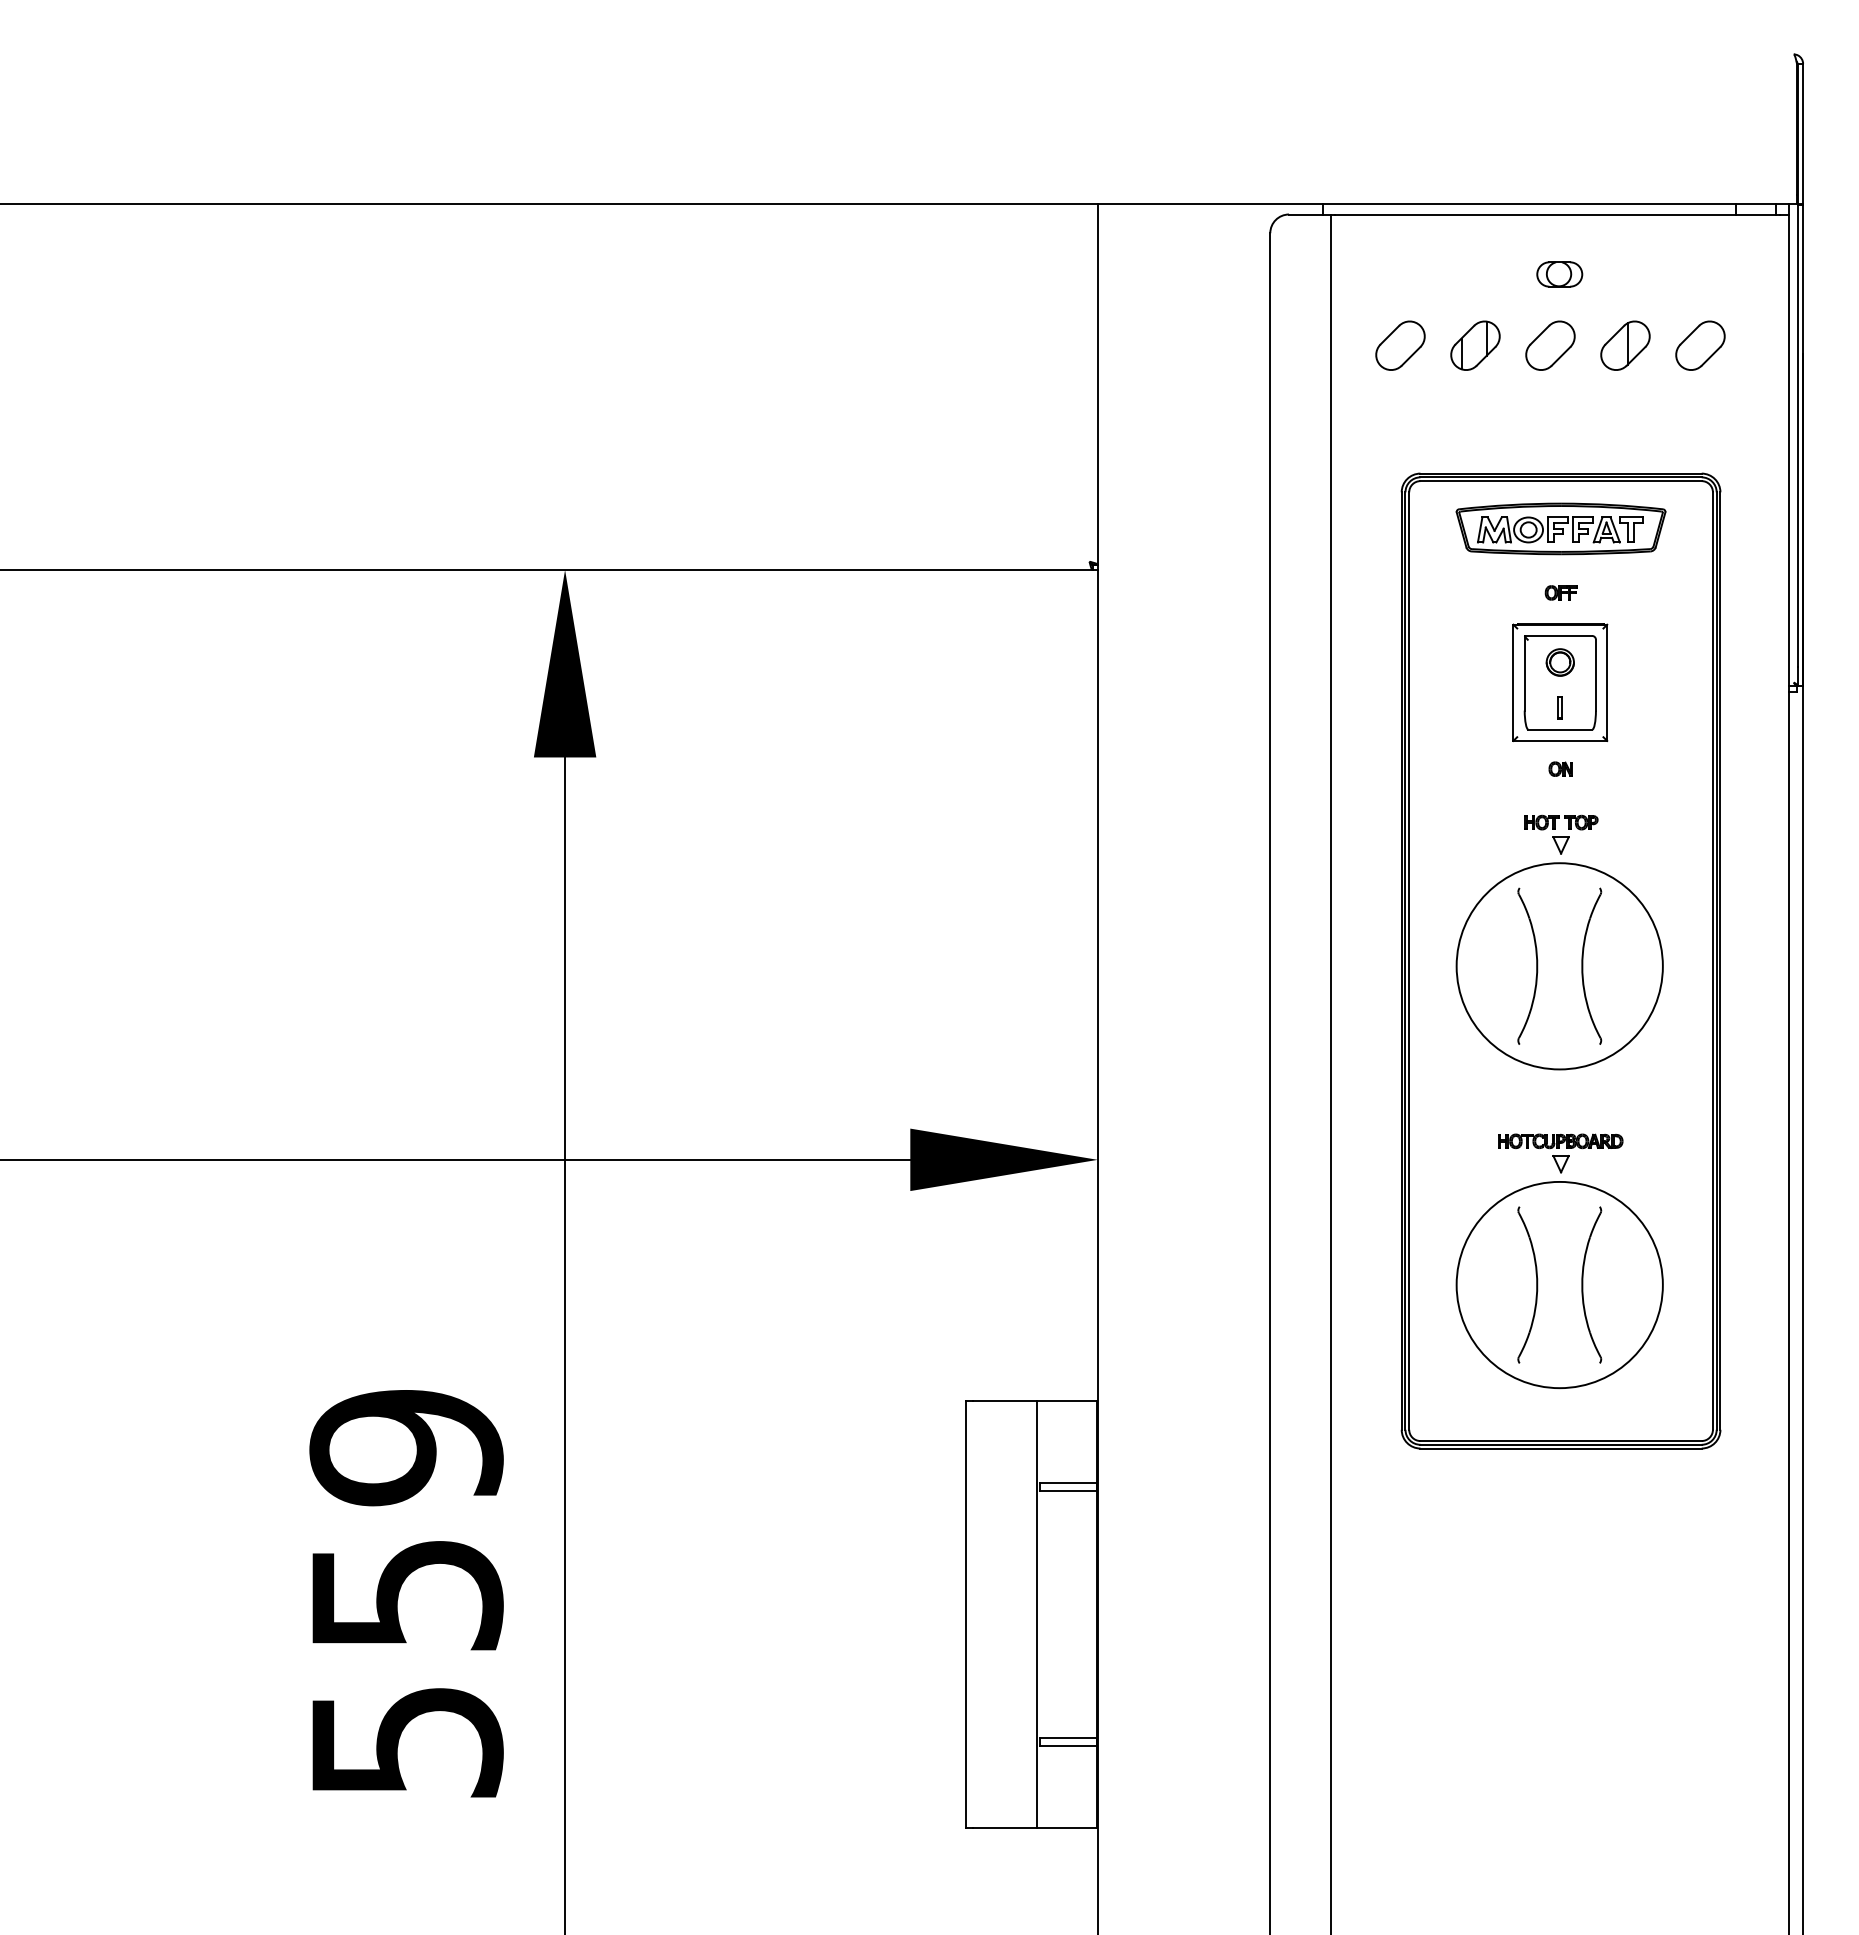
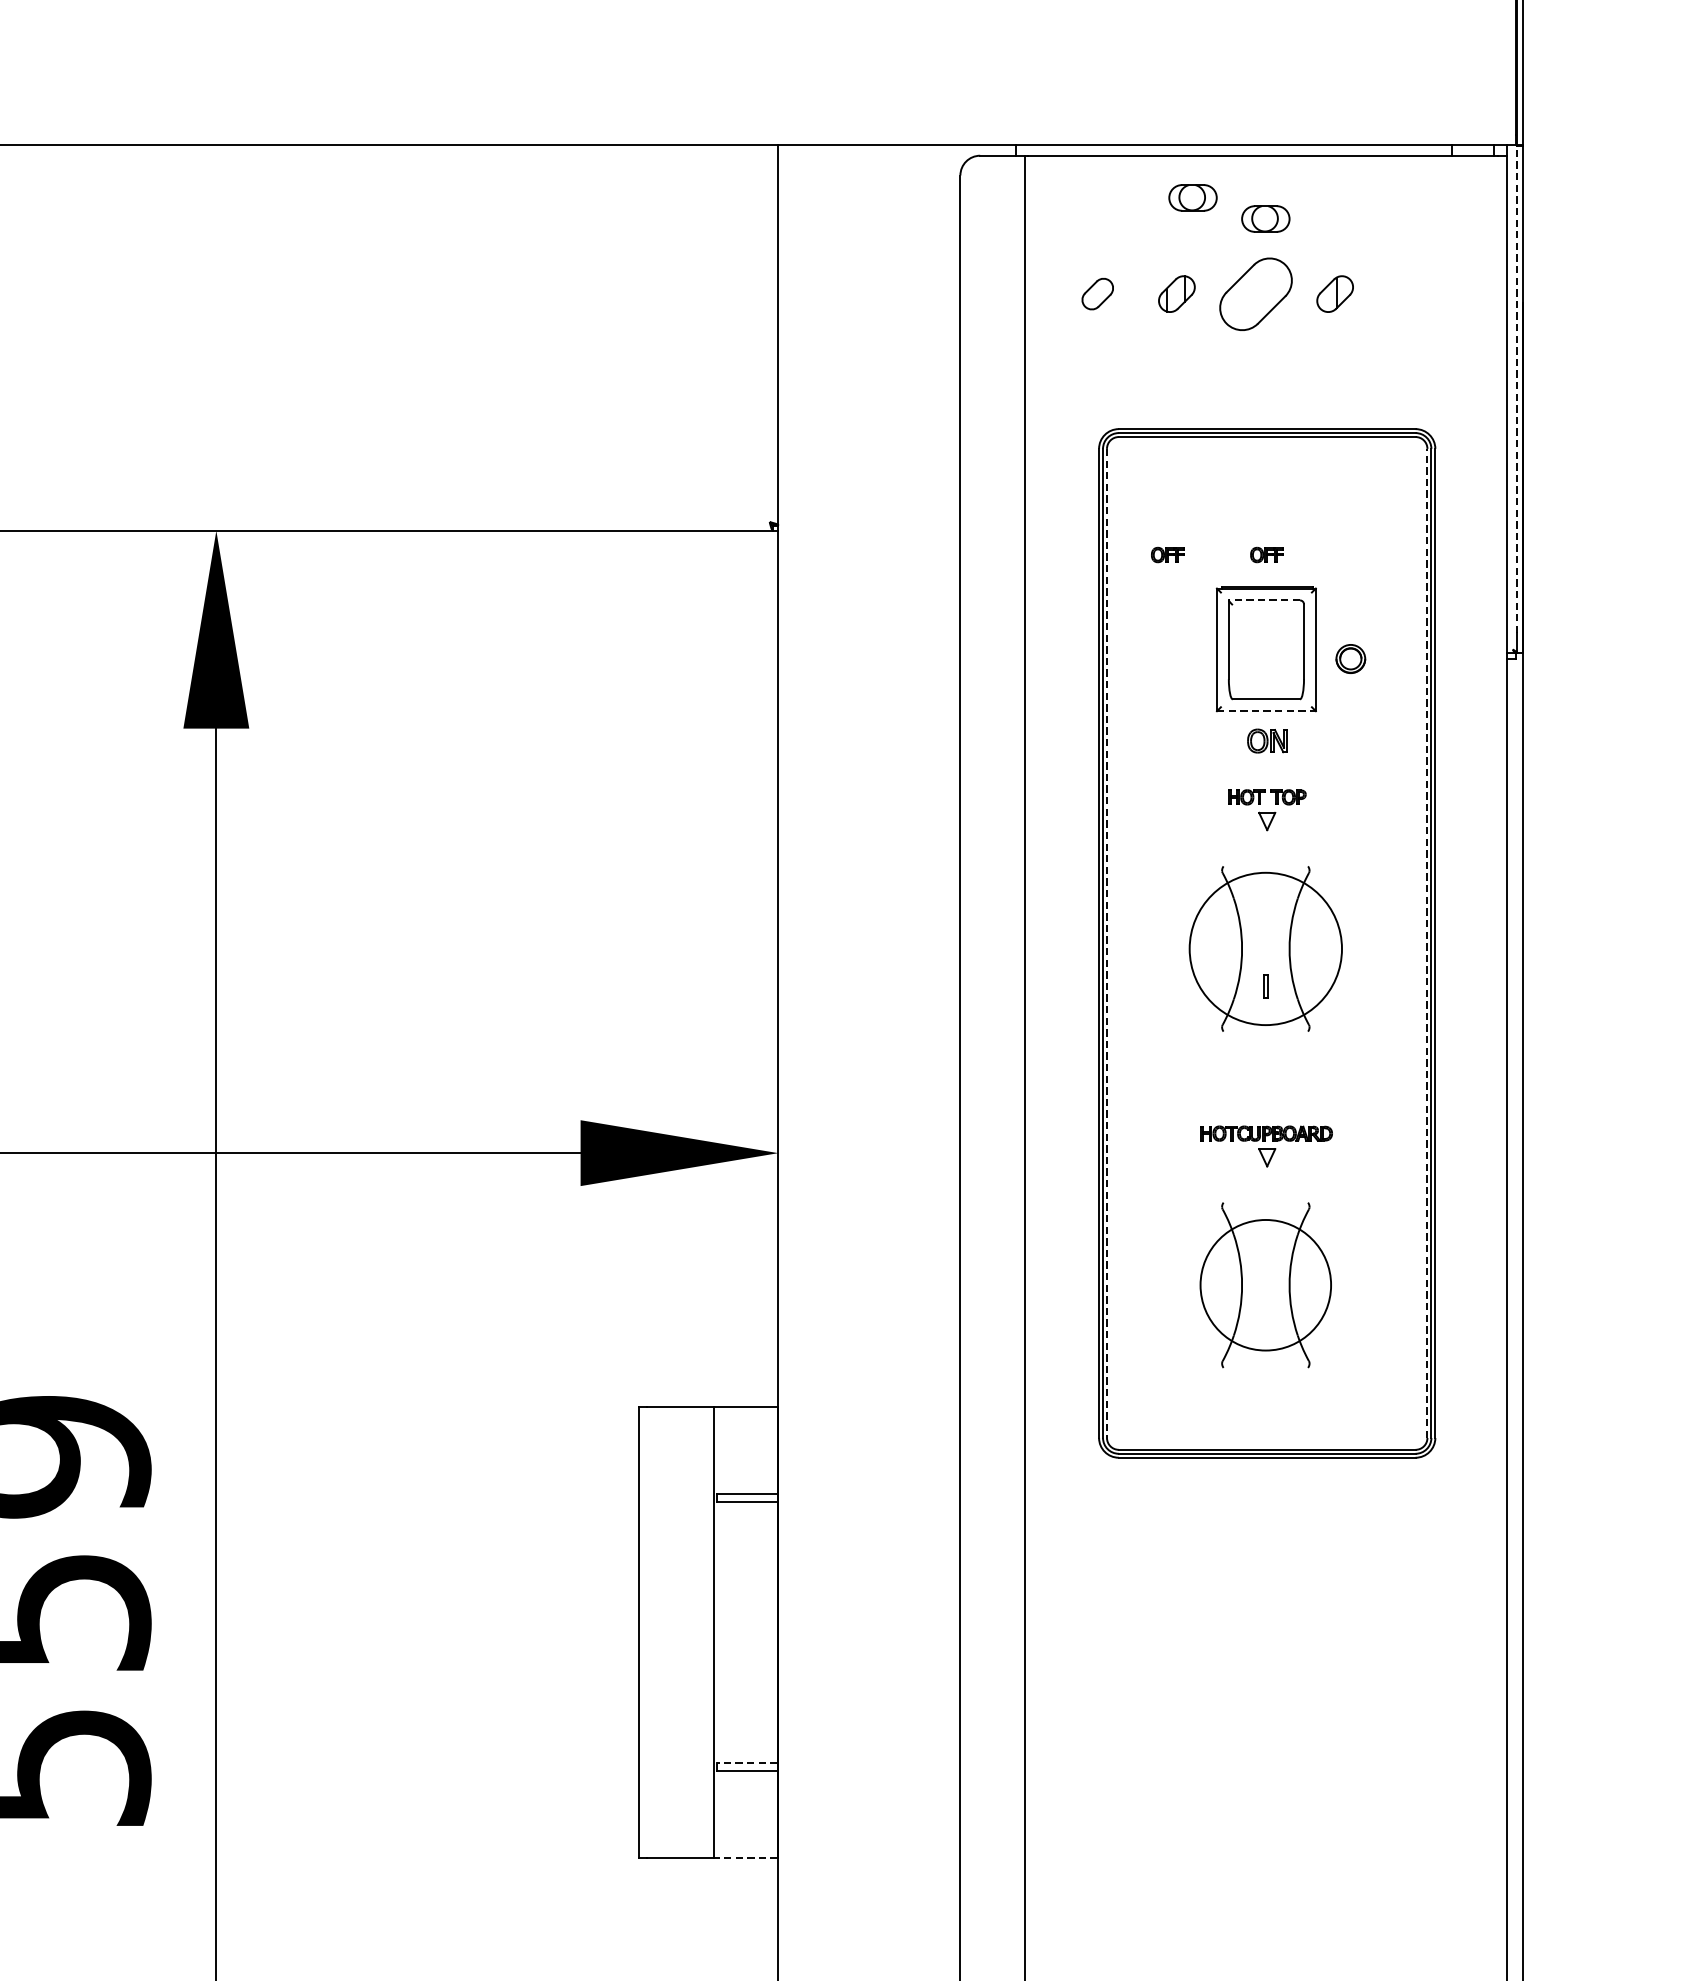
part: (1490, 254) -> (1192, 197), added
part: (1400, 345) -> (1097, 293), size x0.6
part: (1475, 345) -> (1176, 293), size x0.7
part: (1550, 345) -> (1256, 293), size x1.4
part: (1625, 345) -> (1335, 293), size x0.7
part: (1700, 345) -> (1414, 293), removed
line: (1797, 435) -> (1516, 388), solid -> dashed
part: (1560, 528) -> (1266, 487), removed
part: (1466, 592) -> (1167, 554), added
line: (1558, 635) -> (1264, 599), solid -> dashed
part: (1559, 662) -> (1349, 659), moved
part: (1559, 707) -> (1265, 986), moved
line: (1560, 740) -> (1266, 710), solid -> dashed
part: (1560, 768) -> (1266, 740), size x1.6
line: (1409, 961) -> (1107, 943), solid -> dashed
line: (1712, 961) -> (1426, 943), solid -> dashed
circle: (1559, 966) -> (1265, 949), size x0.7
circle: (1559, 1284) -> (1265, 1284), size x0.6
line: (1068, 1738) -> (747, 1763), solid -> dashed
line: (1066, 1828) -> (745, 1858), solid -> dashed

